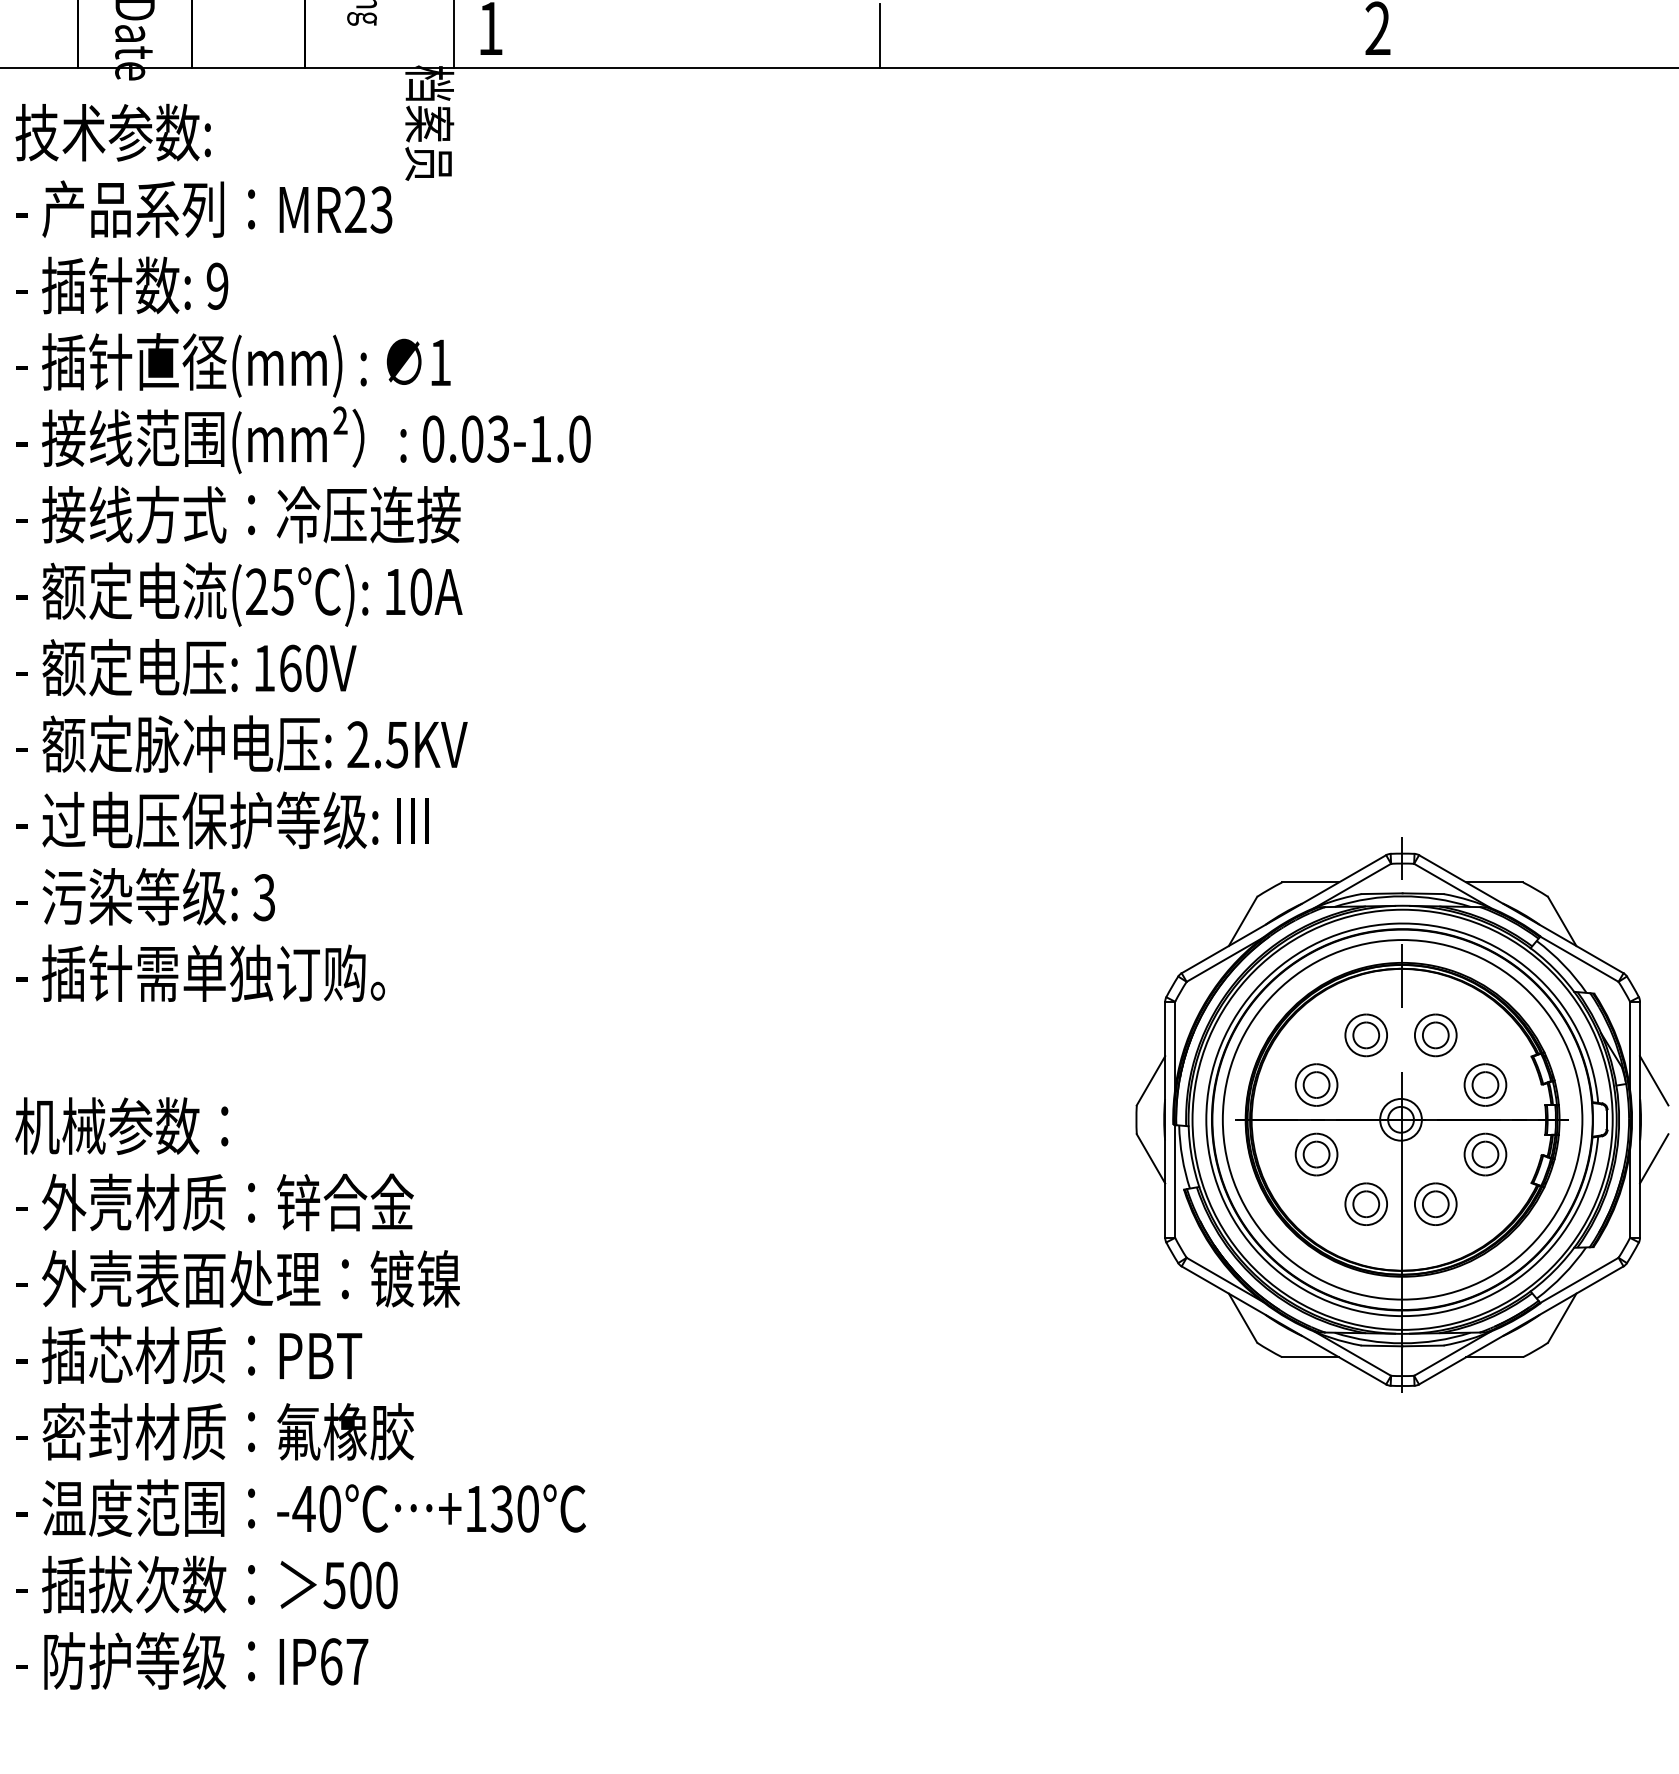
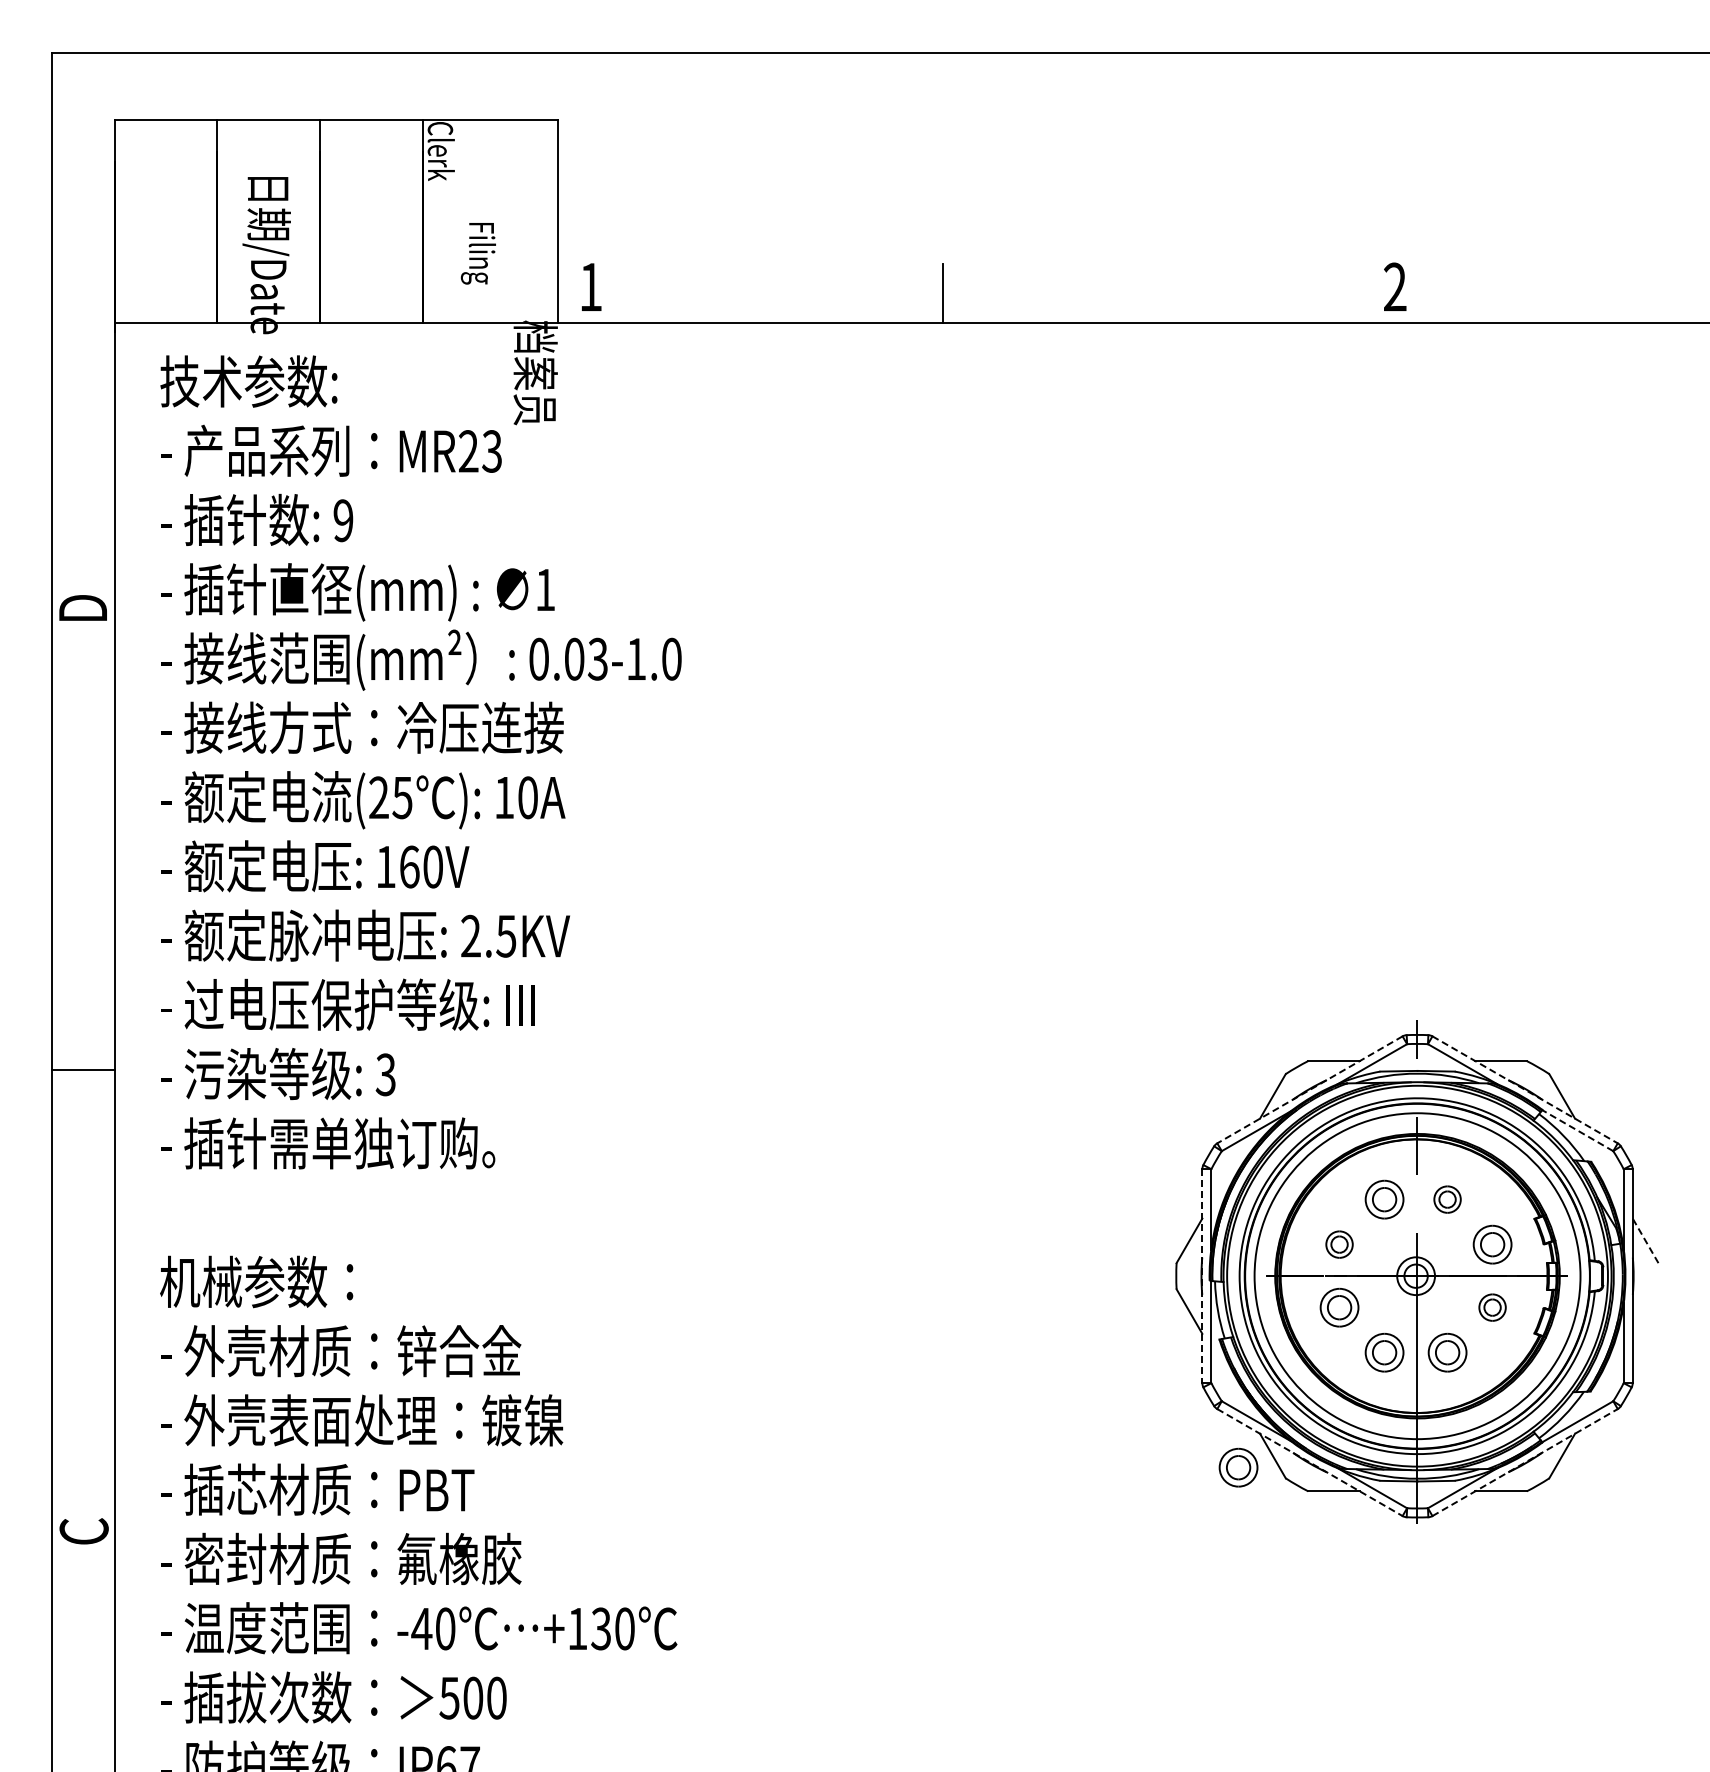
line: (1283, 913) -> (1309, 1089), solid -> dashed
line: (1521, 913) -> (1525, 1089), solid -> dashed
line: (1579, 959) -> (1577, 1130), solid -> dashed
part: (1435, 1035) -> (1447, 1199), size x0.7
line: (1654, 1080) -> (1645, 1240), solid -> dashed
part: (1316, 1084) -> (1339, 1244), size x0.7
line: (1165, 1120) -> (1202, 1276), solid -> dashed
part: (1485, 1154) -> (1492, 1307), size x0.7
line: (1654, 1158) -> (1645, 1311), removed
line: (1283, 1325) -> (1309, 1462), solid -> dashed
line: (1521, 1325) -> (1525, 1462), solid -> dashed
part: (1205, 1330) -> (1238, 1467), added

